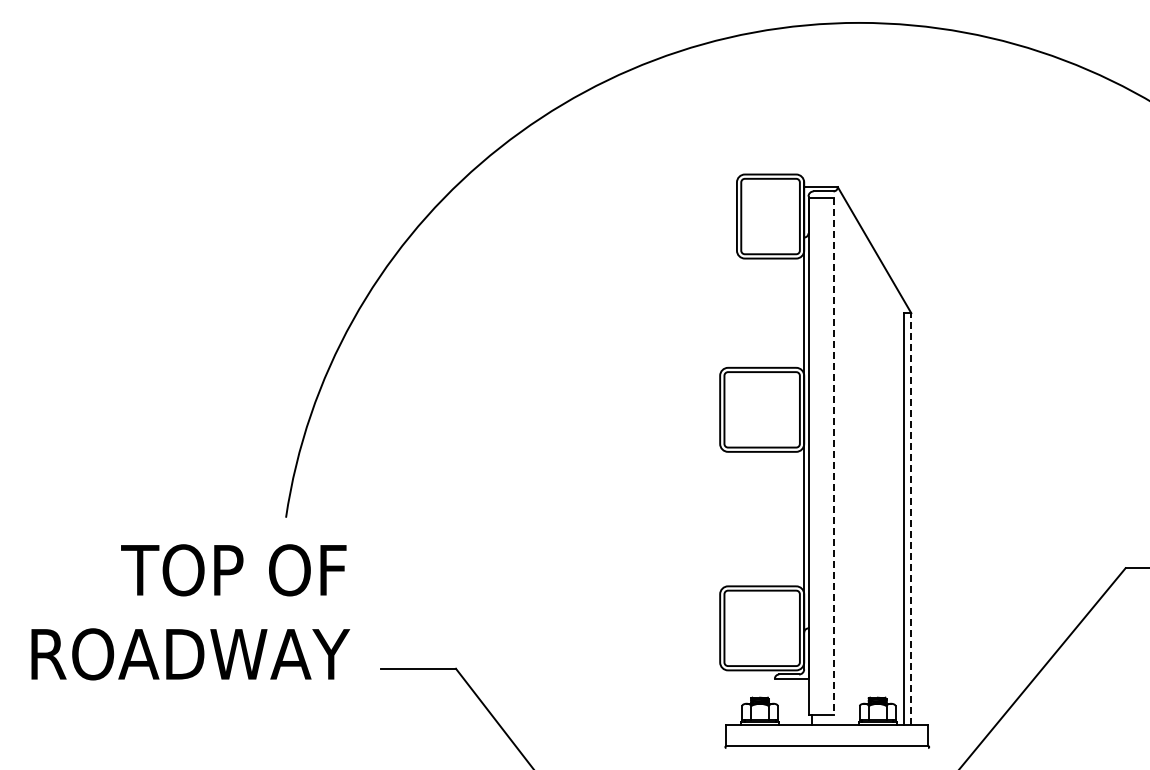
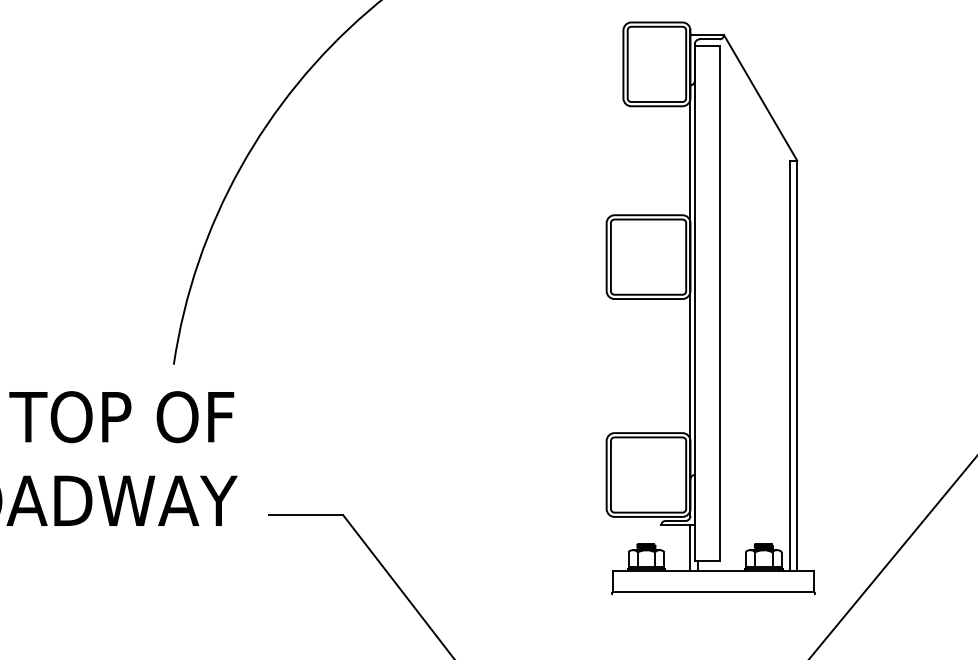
line: (833, 456) -> (719, 303), dashed -> solid
line: (911, 519) -> (797, 366), dashed -> solid
line: (804, 701) -> (690, 547), added

